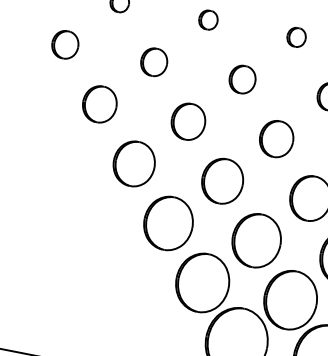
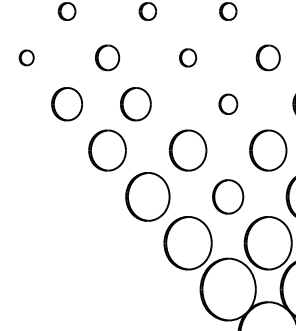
part: (65, 44) -> (26, 57), size x0.6
part: (241, 79) -> (187, 57), size x0.7
part: (187, 122) -> (135, 104), moved
part: (276, 139) -> (228, 104), size x0.6
part: (255, 240) -> (227, 196), size x0.7

